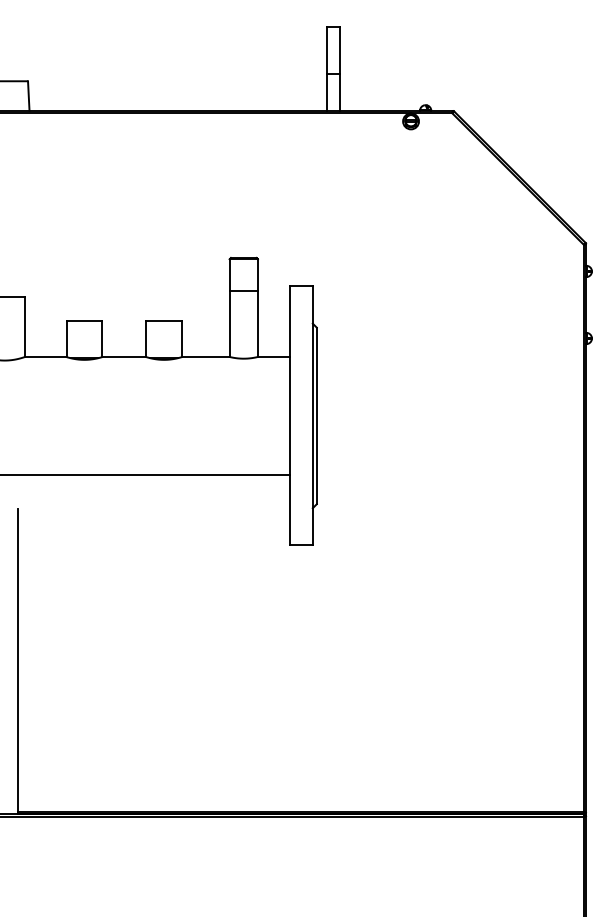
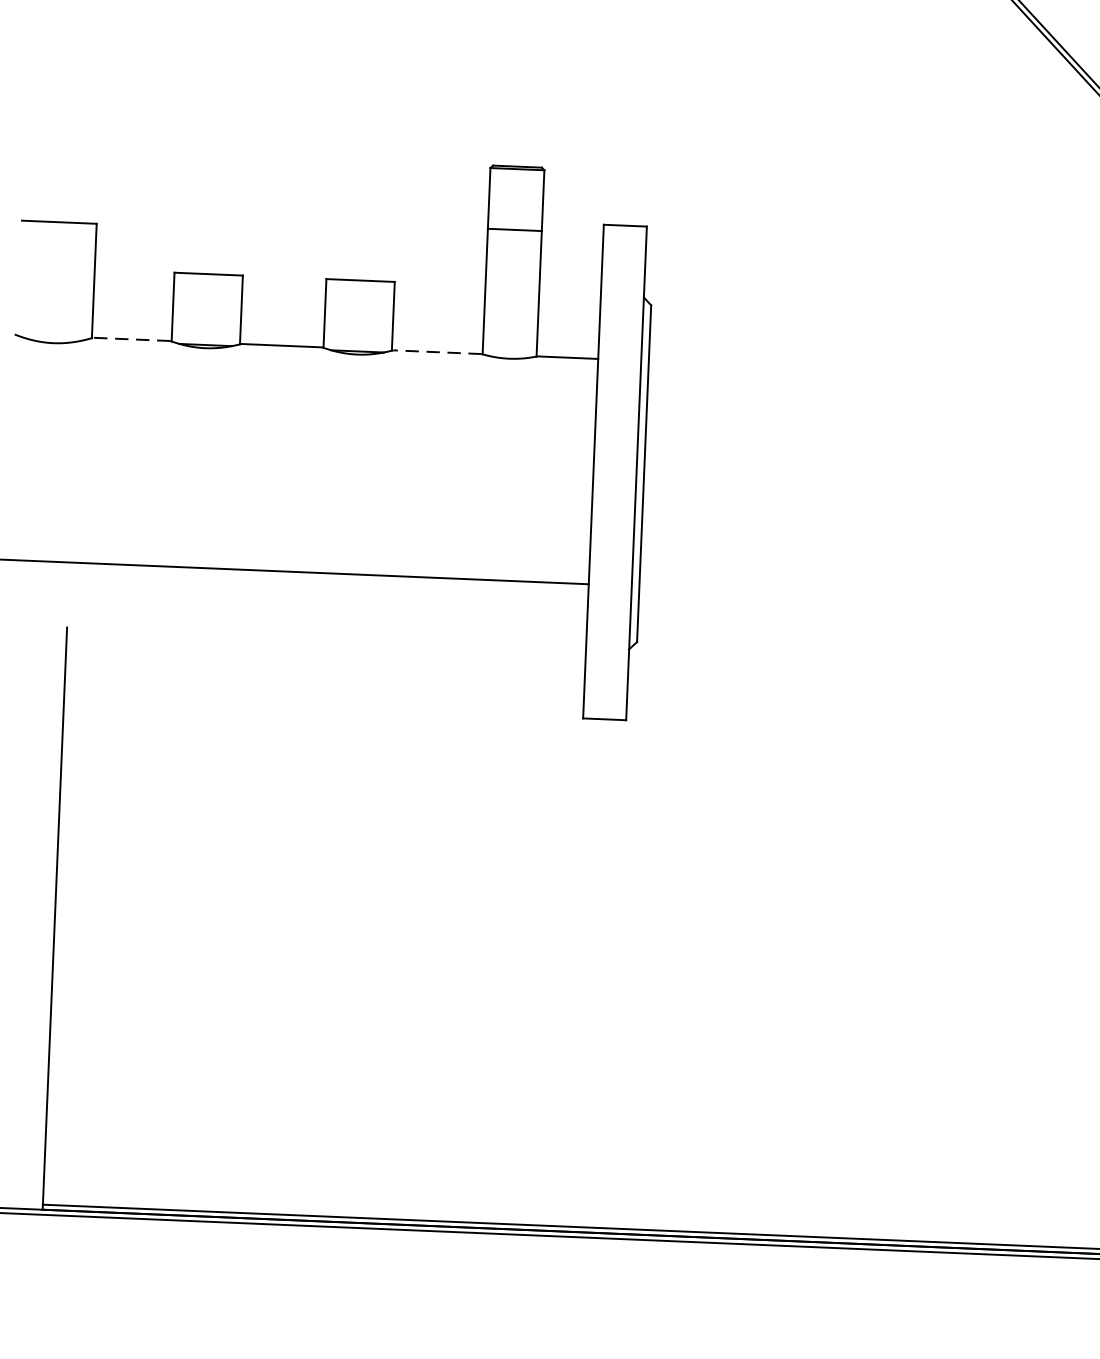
line: (45, 356) -> (131, 338), solid -> dashed
line: (205, 356) -> (436, 351), solid -> dashed

